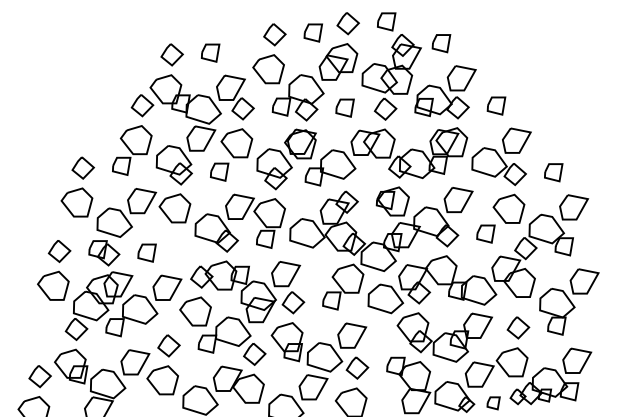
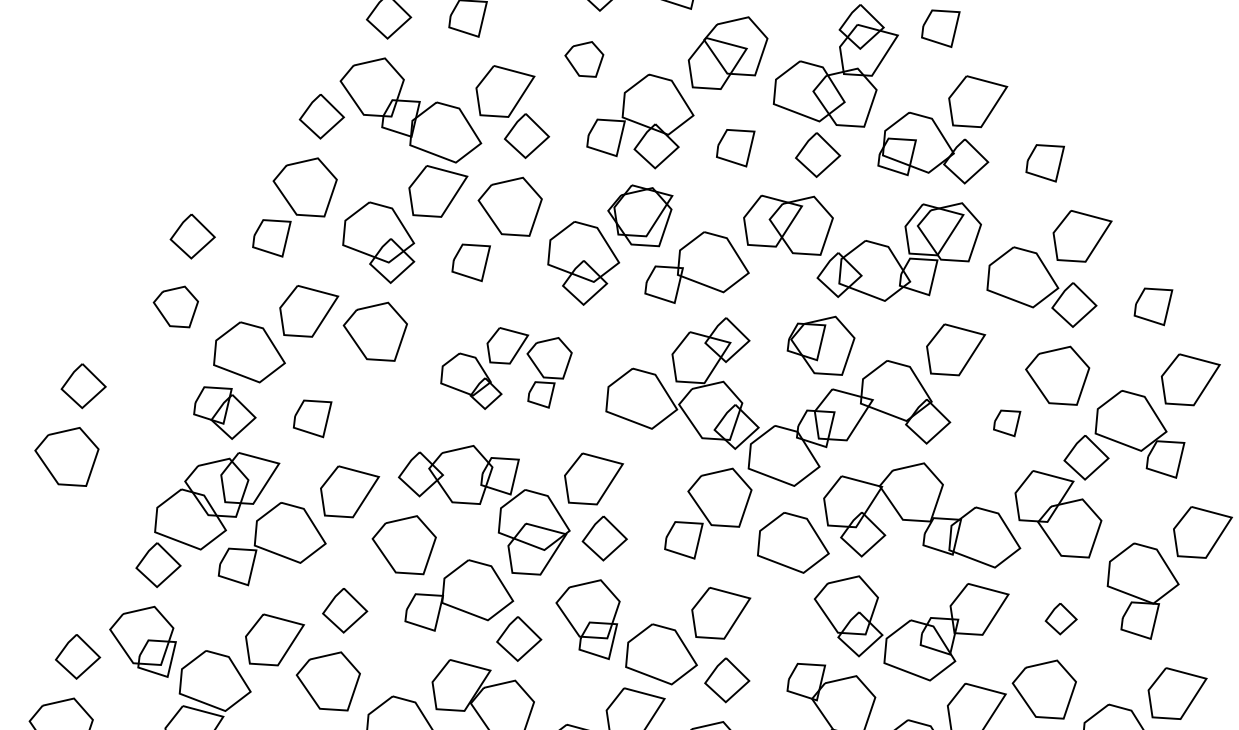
part: (268, 69) -> (583, 59), size x0.6
part: (76, 202) -> (174, 306), size x0.7
part: (239, 222) -> (505, 367), size x0.7
part: (485, 233) -> (1006, 422), size x0.7
part: (54, 270) -> (70, 424), moved
part: (518, 327) -> (1061, 618), size x0.7

